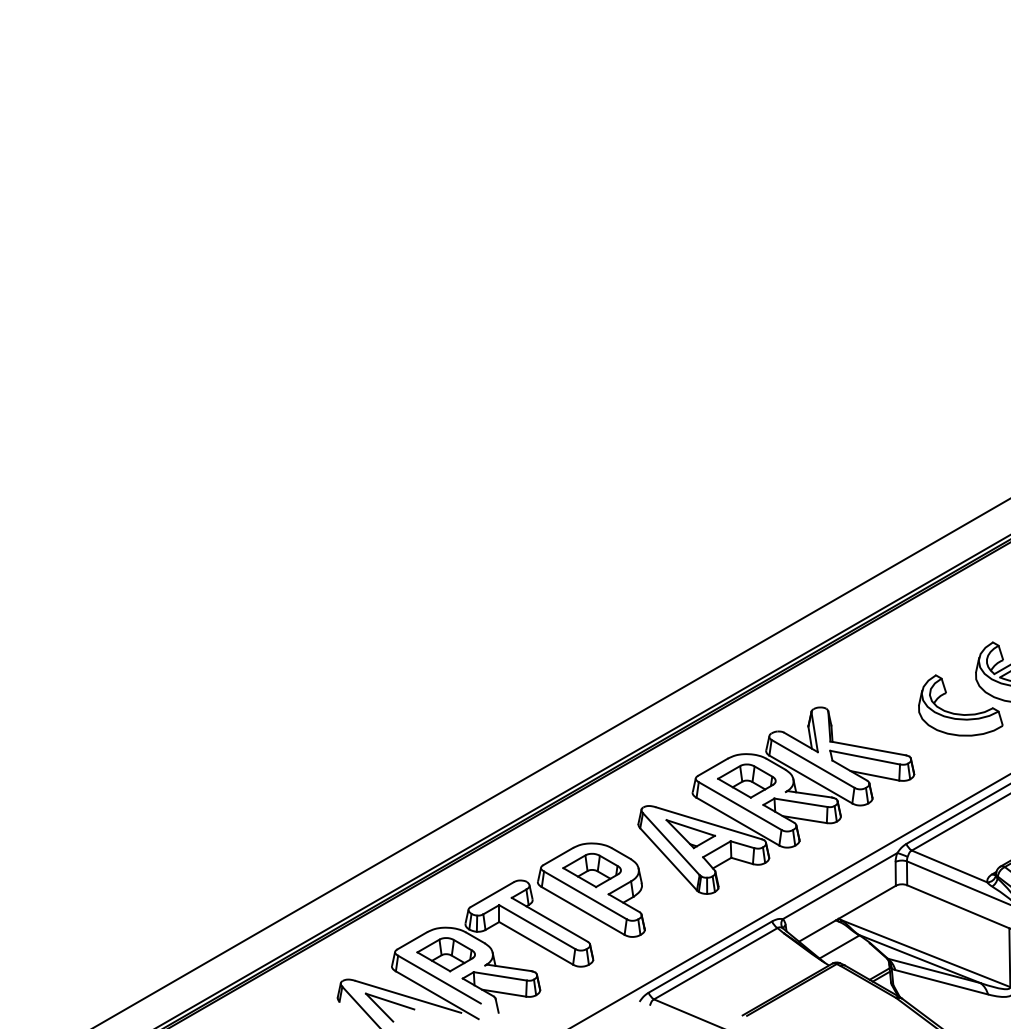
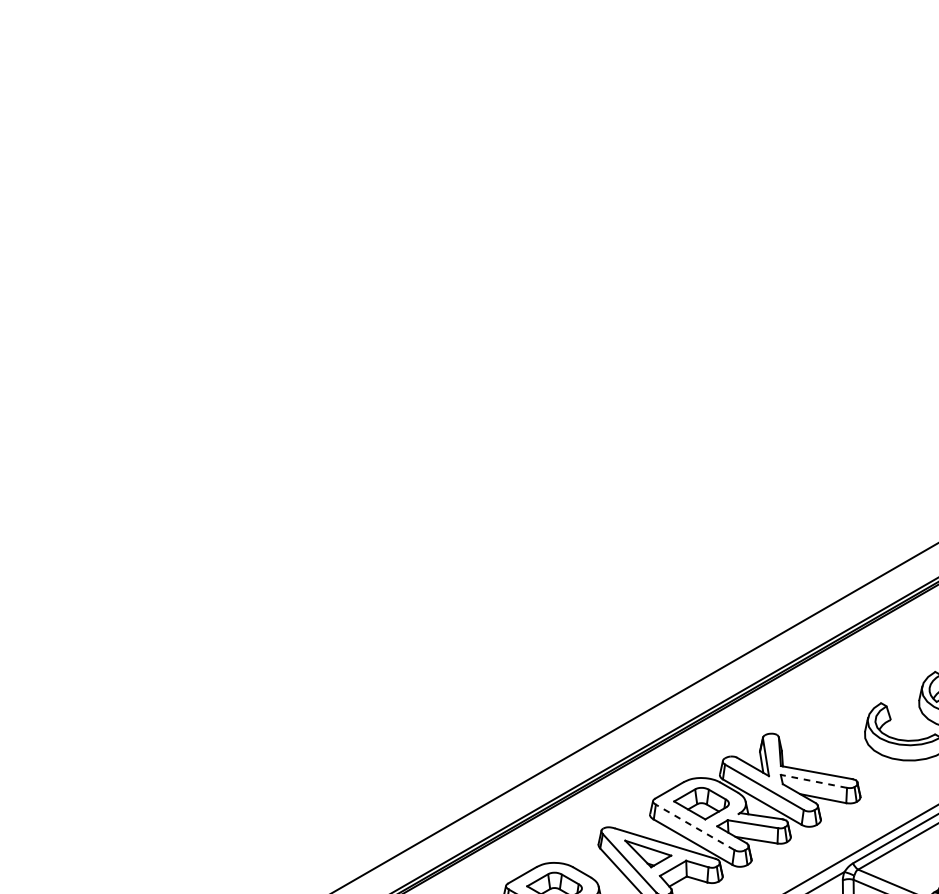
line: (865, 757) -> (814, 781), solid -> dashed
line: (740, 806) -> (695, 827), solid -> dashed

